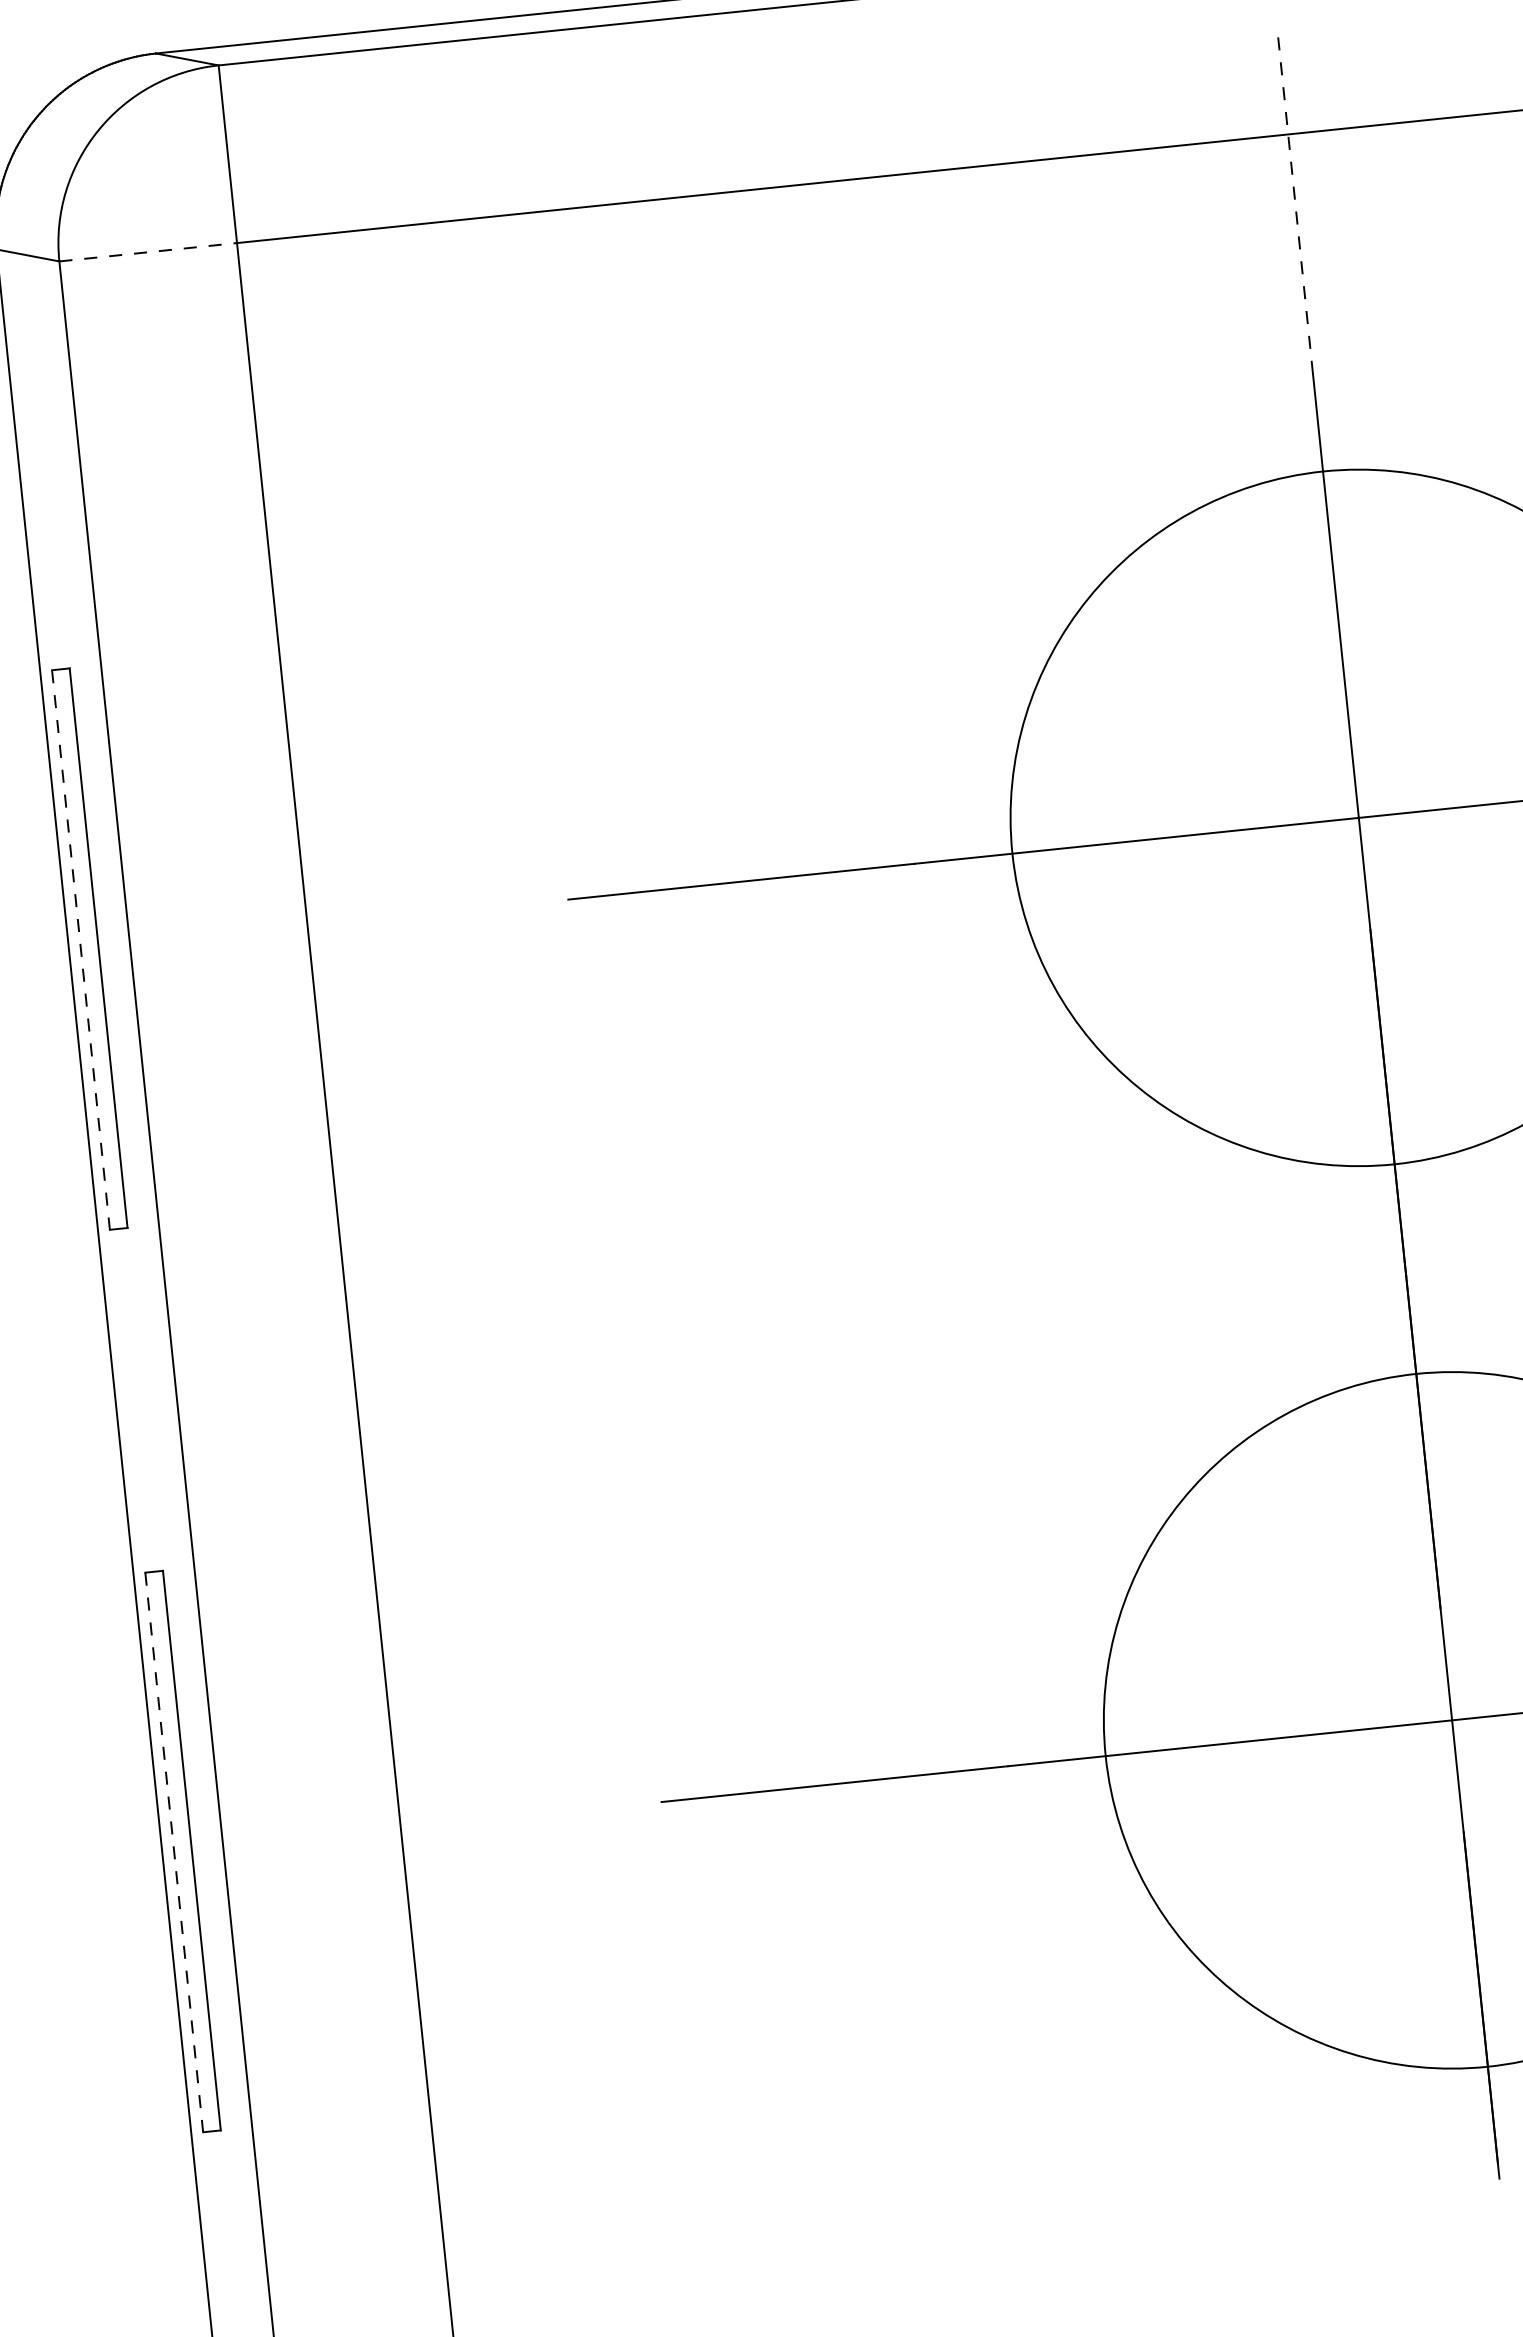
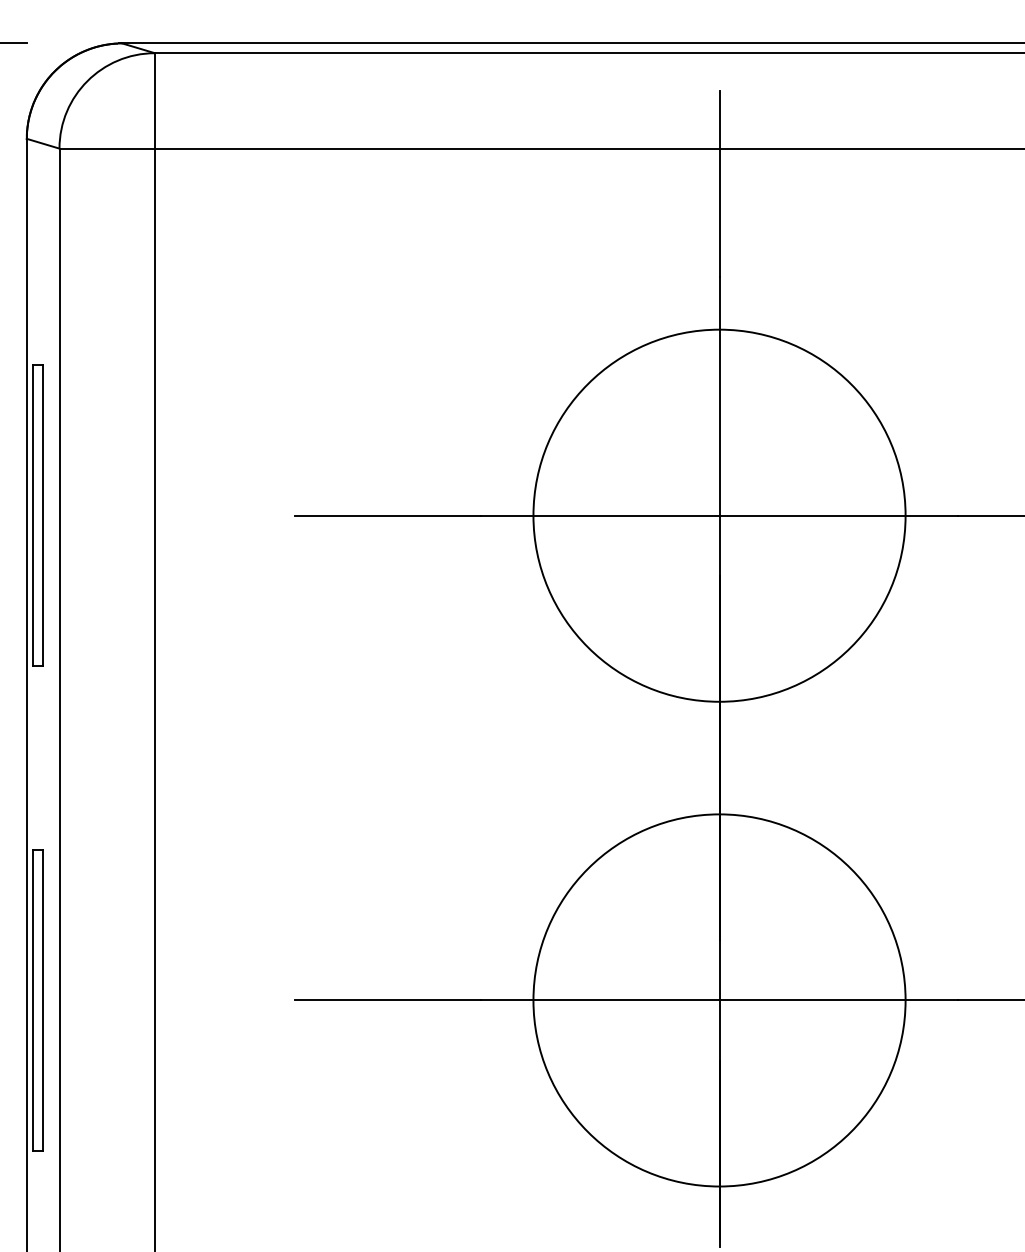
line: (1294, 199) -> (719, 183), dashed -> solid
line: (148, 251) -> (107, 148), dashed -> solid
line: (81, 951) -> (33, 516), dashed -> solid
line: (174, 1852) -> (33, 1000), dashed -> solid

